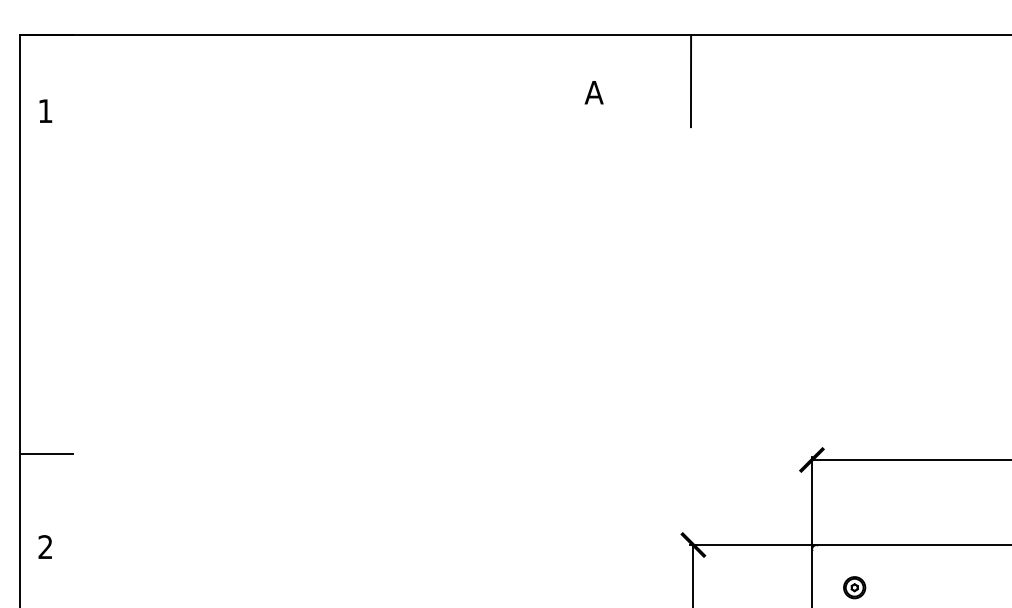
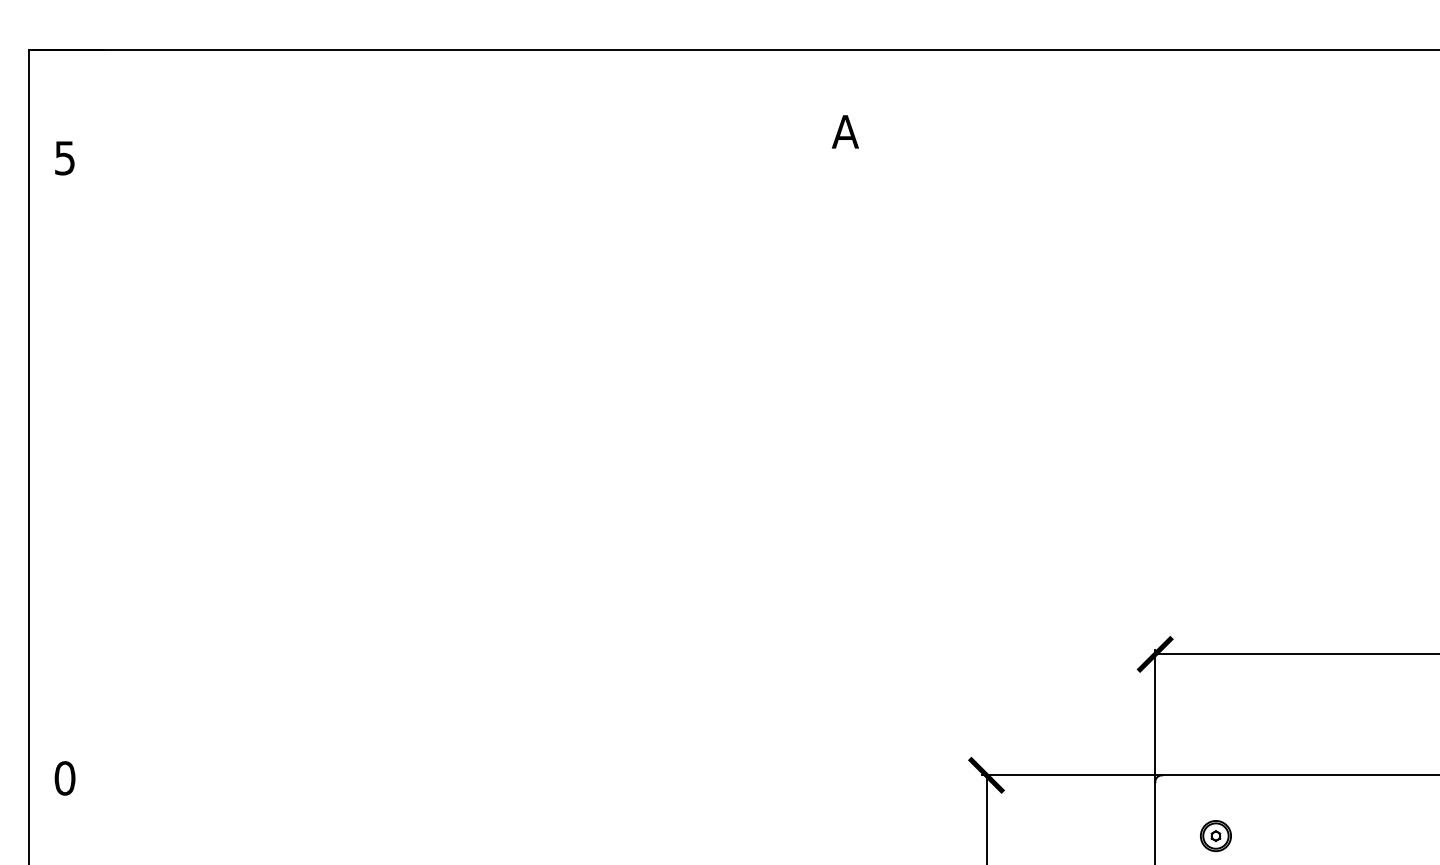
line: (690, 81) -> (982, 115), removed
text: (45, 111) -> (64, 158), 1 -> 5
line: (46, 454) -> (66, 646), removed
text: (45, 547) -> (64, 778), 2 -> 0

